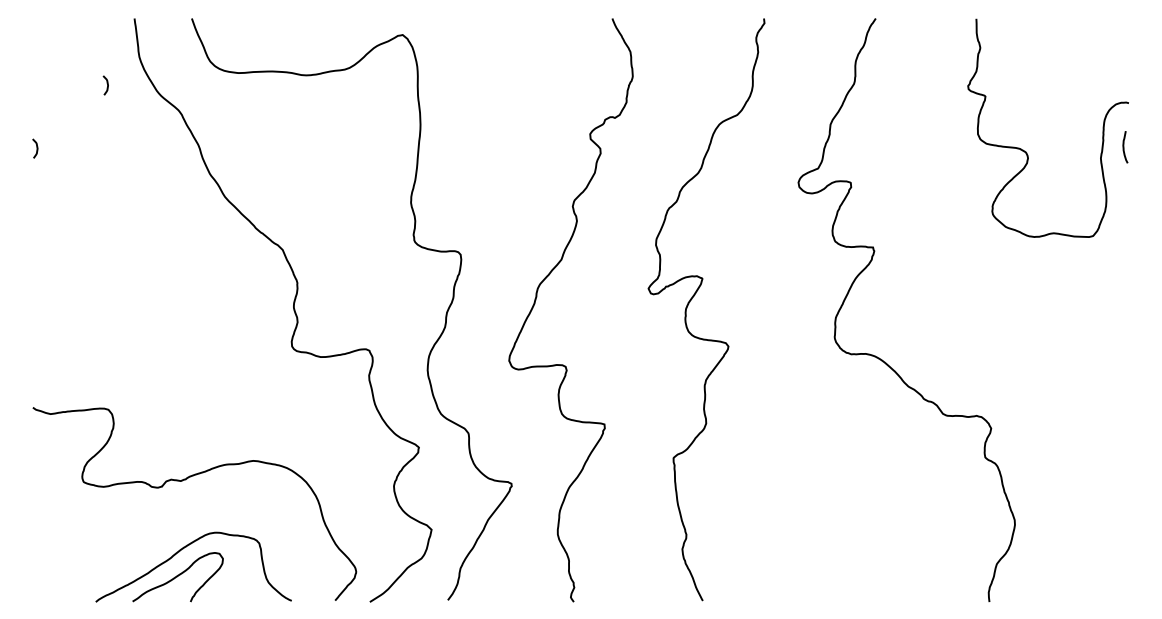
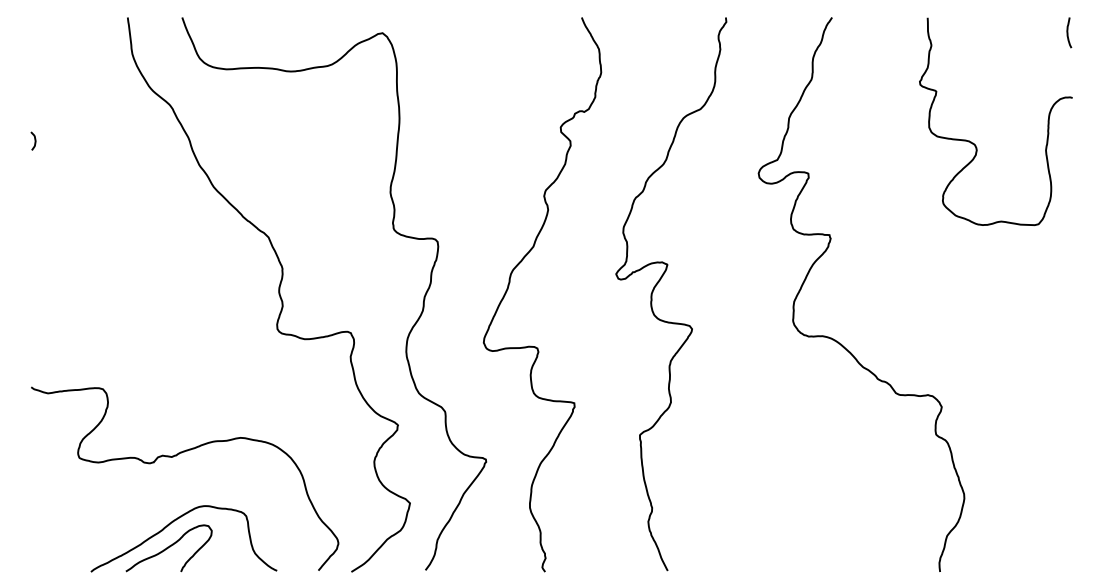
curve: (106, 84) -> (101, 80), removed
curve: (1124, 146) -> (1068, 32), moved

